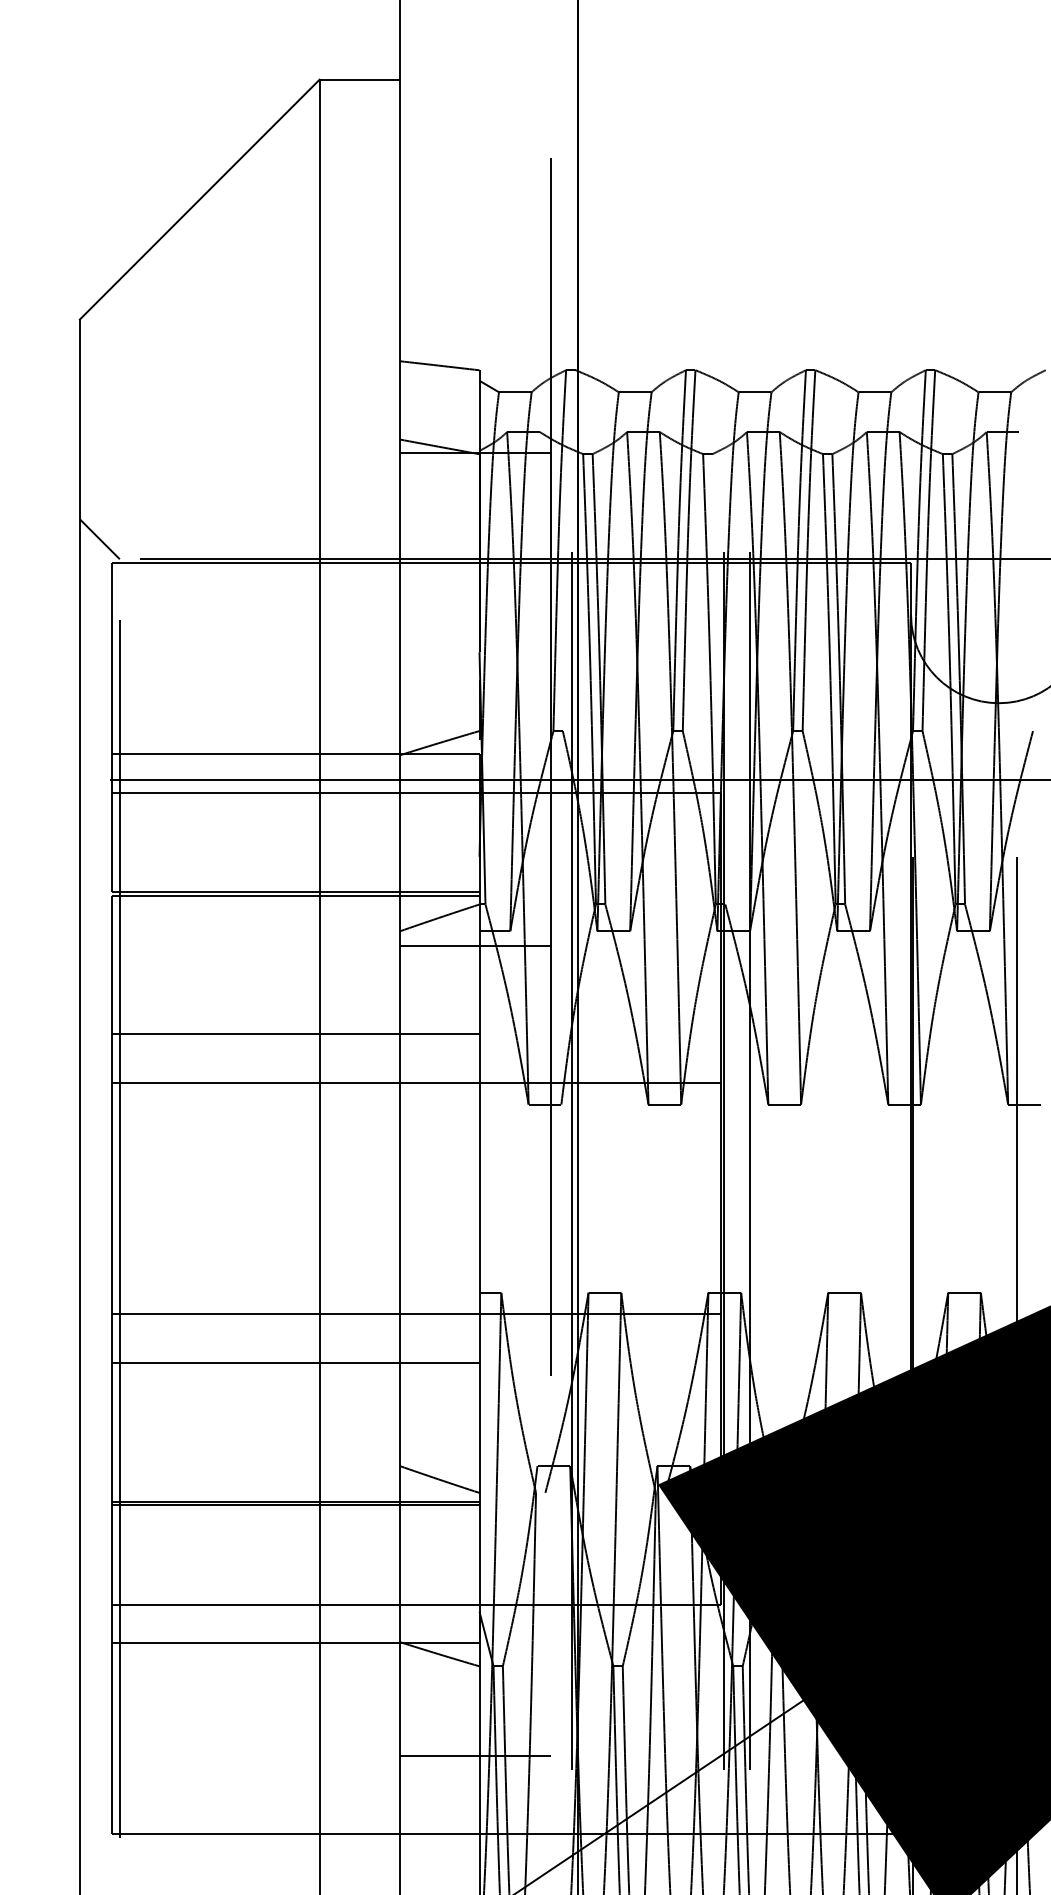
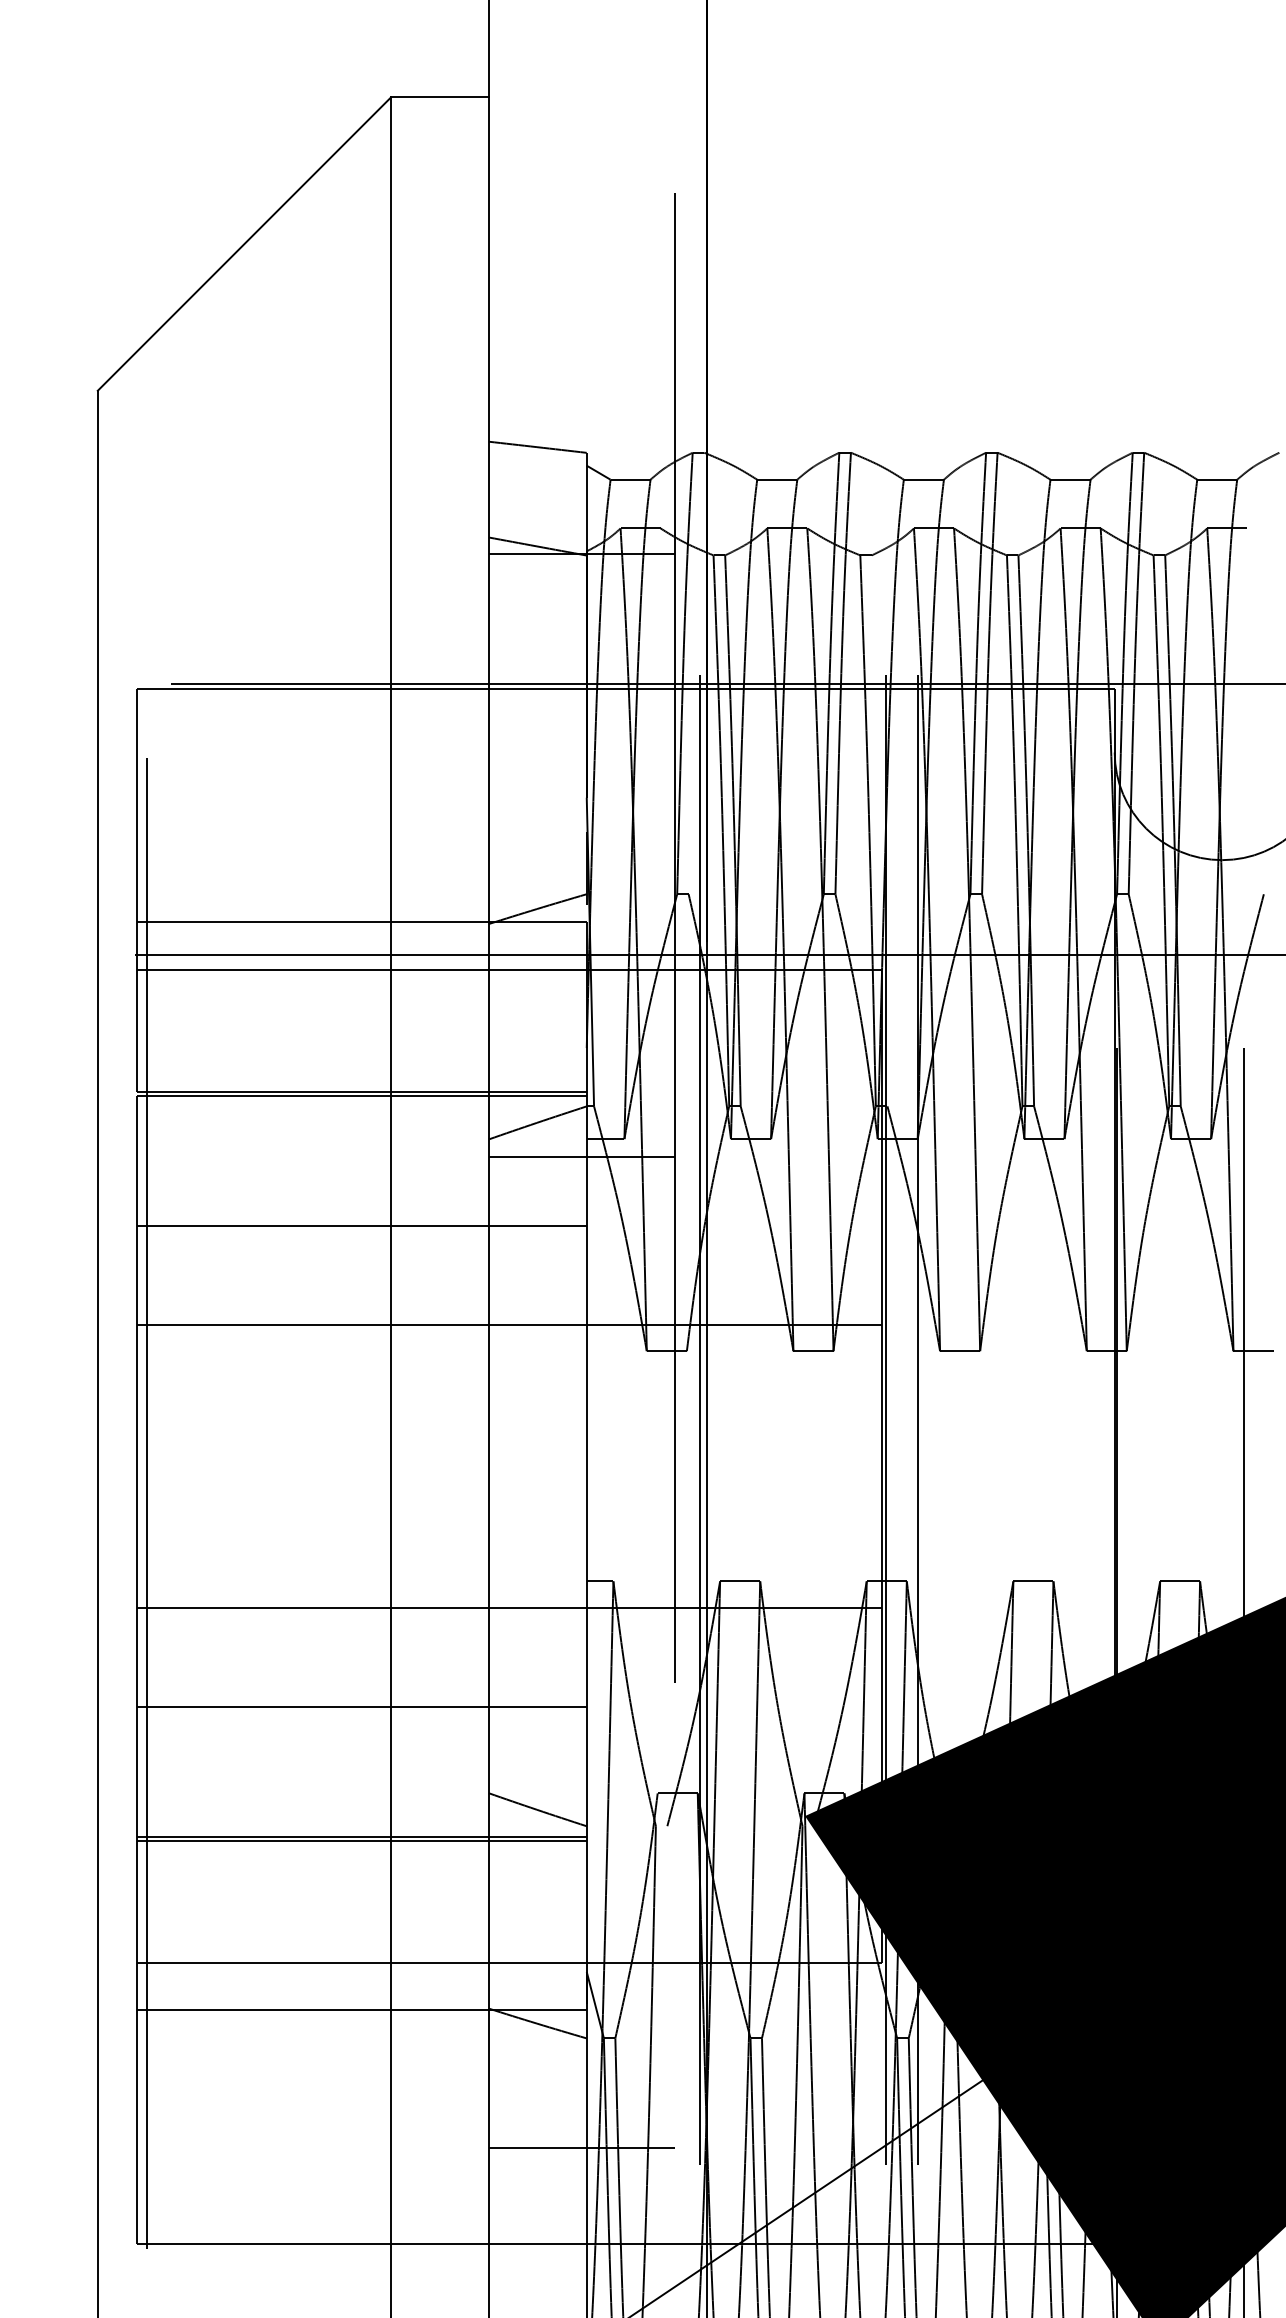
line: (99, 539) -> (121, 659), removed
line: (295, 1033) -> (361, 1225), moved
line: (295, 1363) -> (361, 1706), moved

